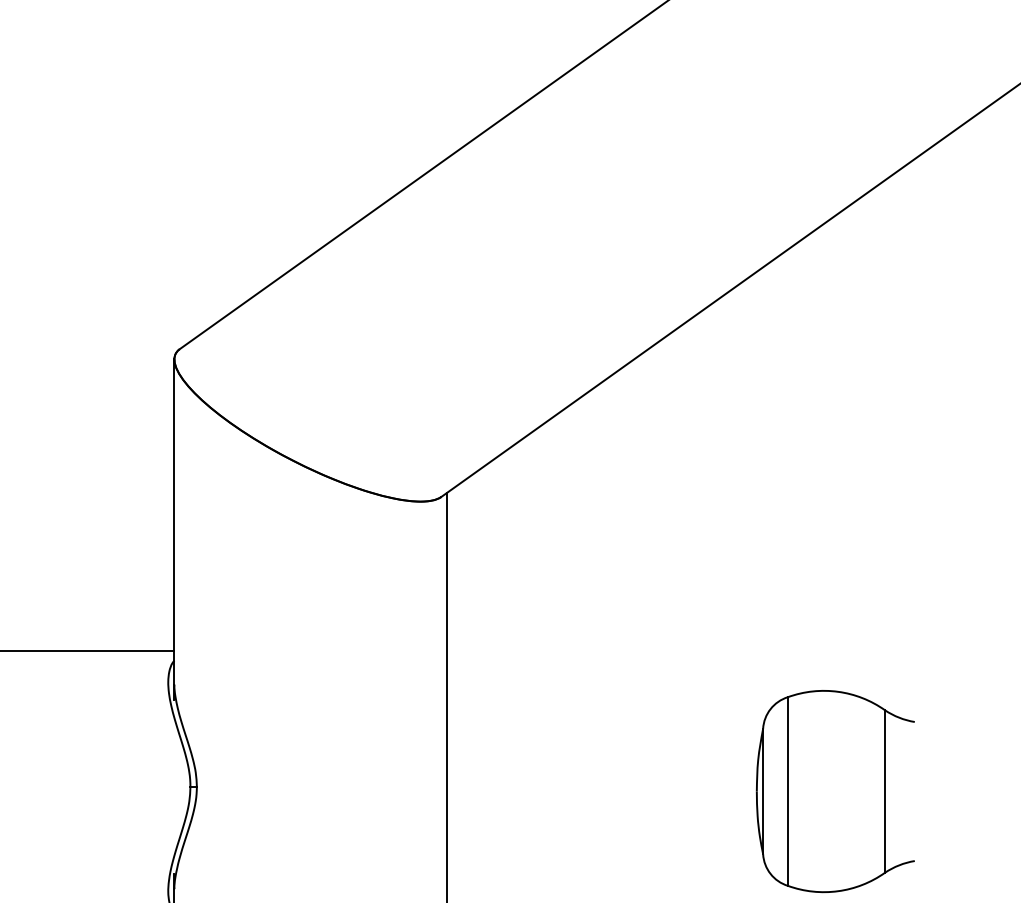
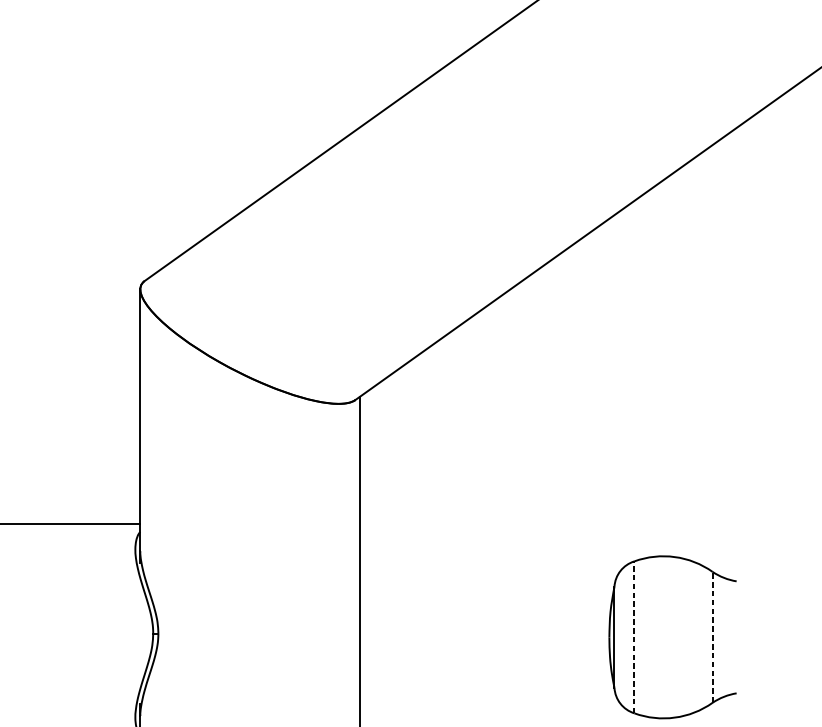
line: (787, 791) -> (634, 637), solid -> dashed
line: (885, 791) -> (713, 637), solid -> dashed

